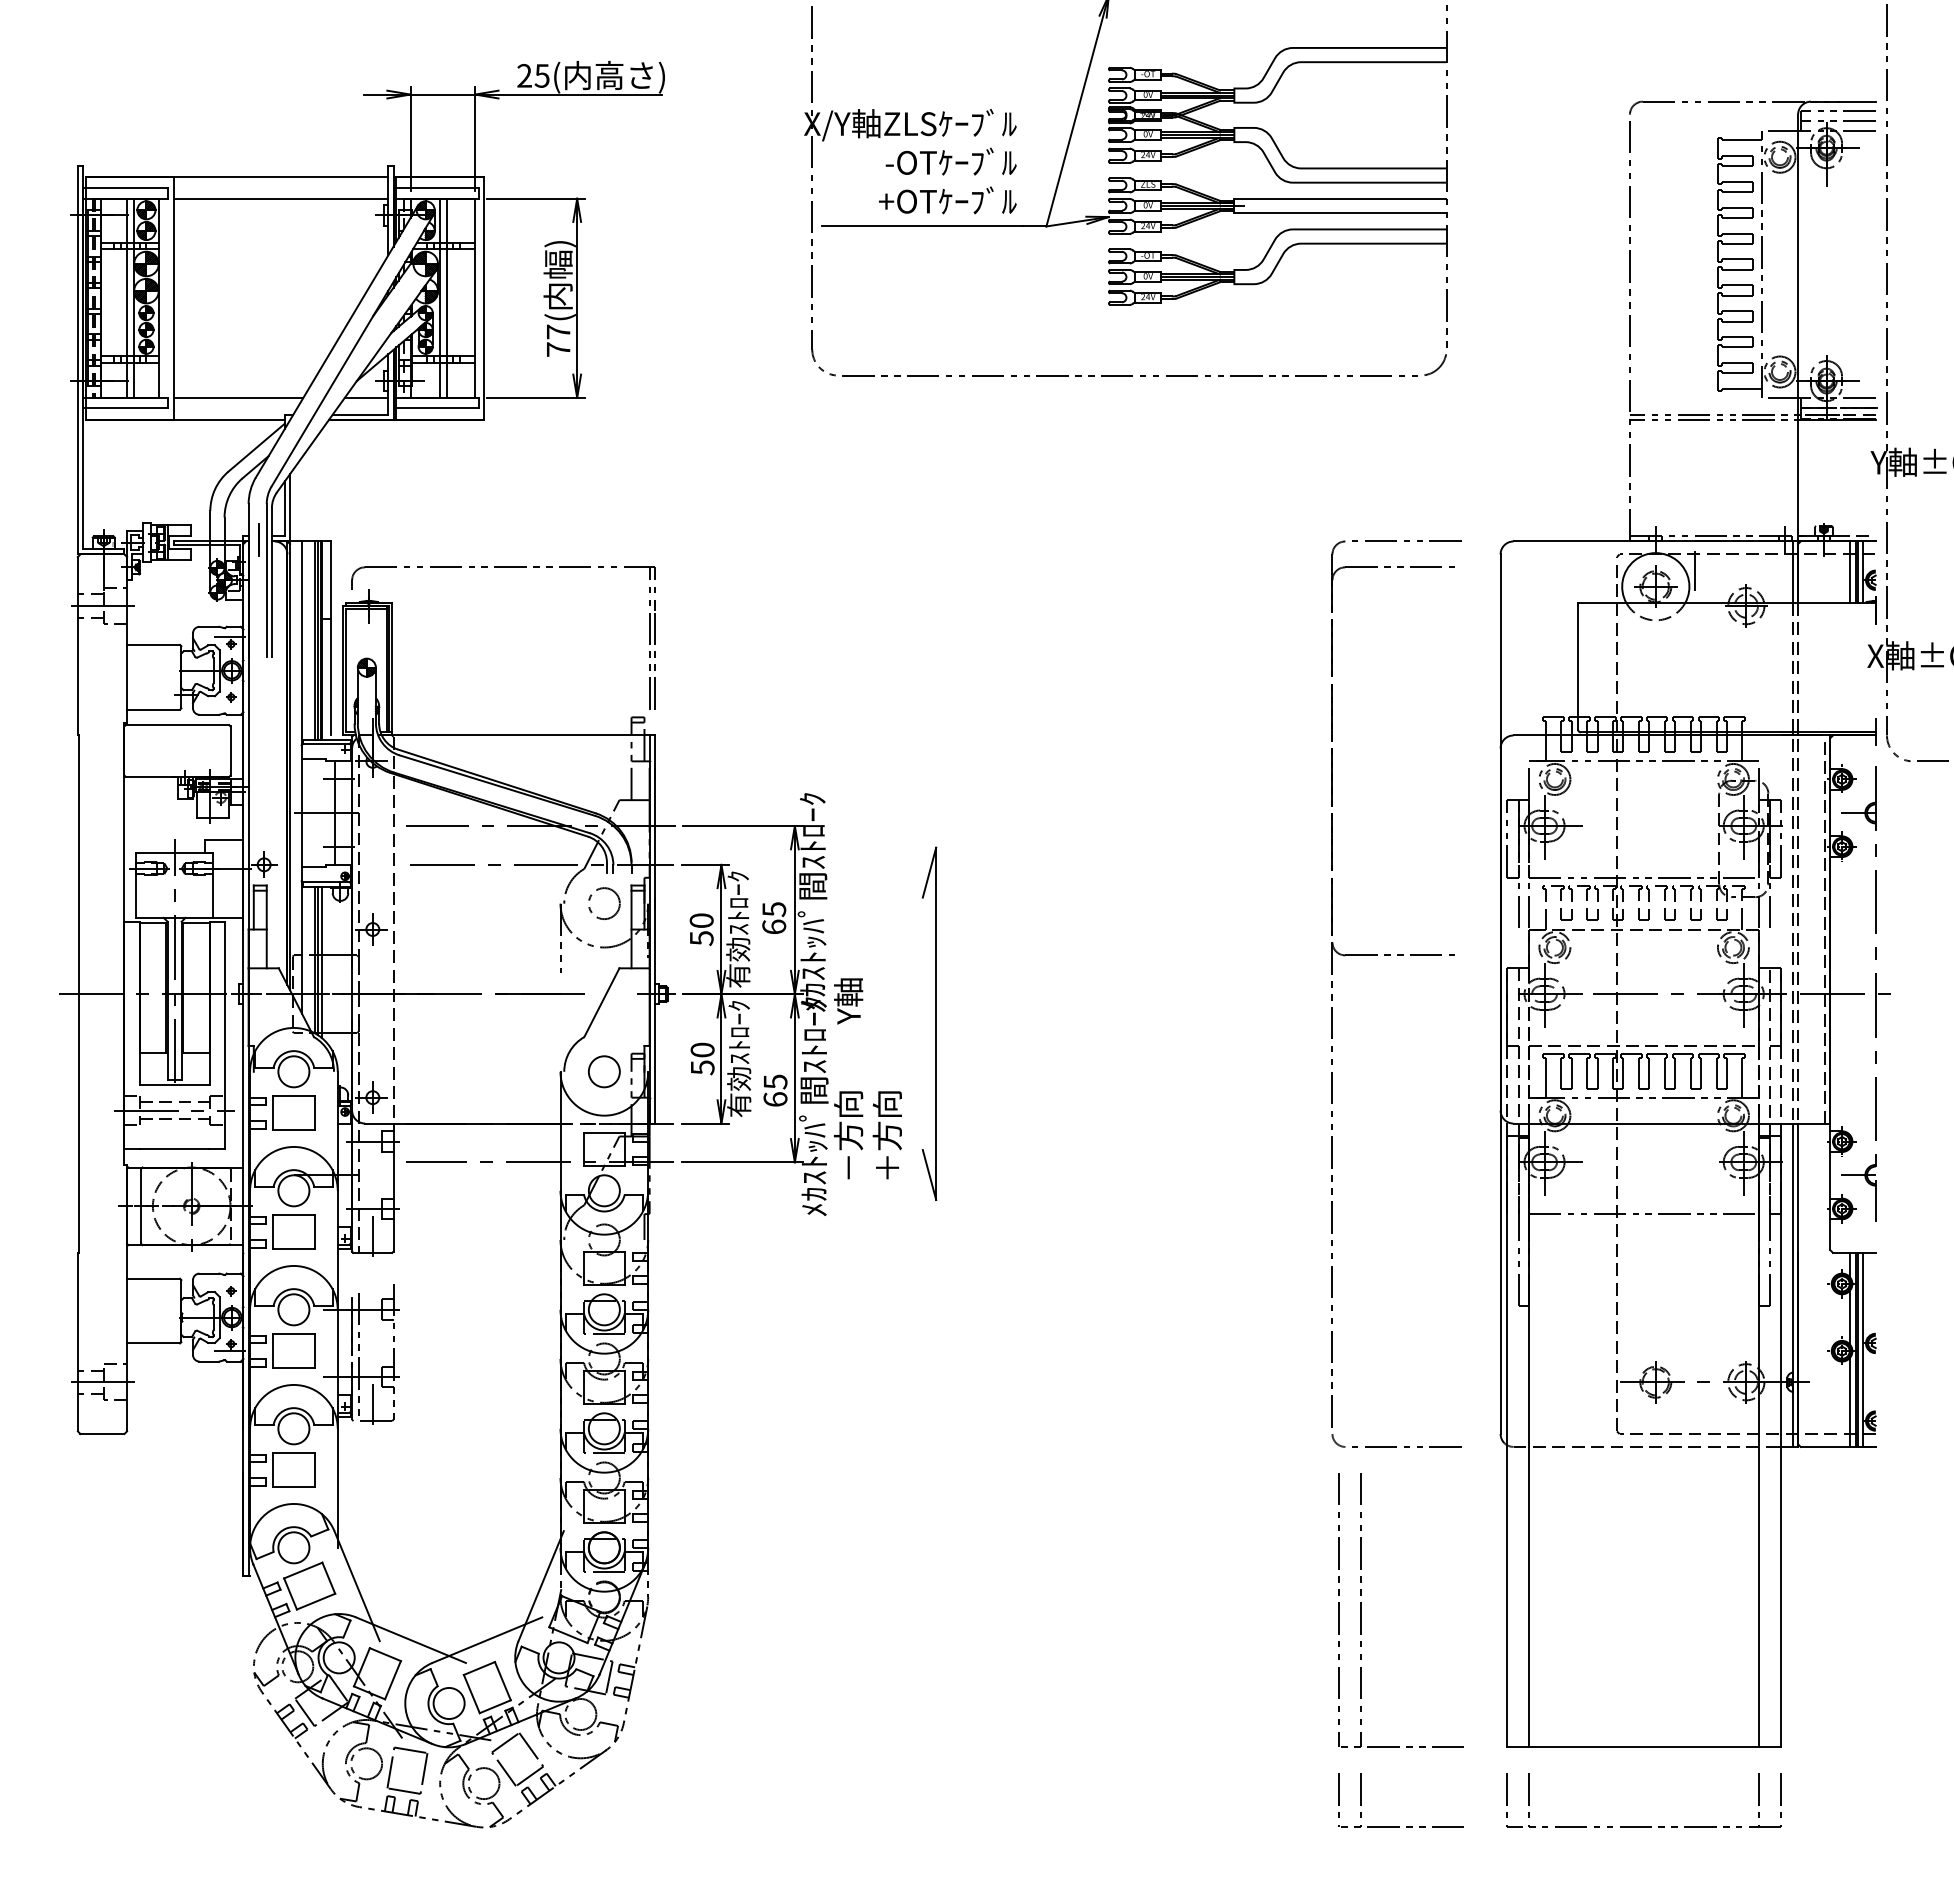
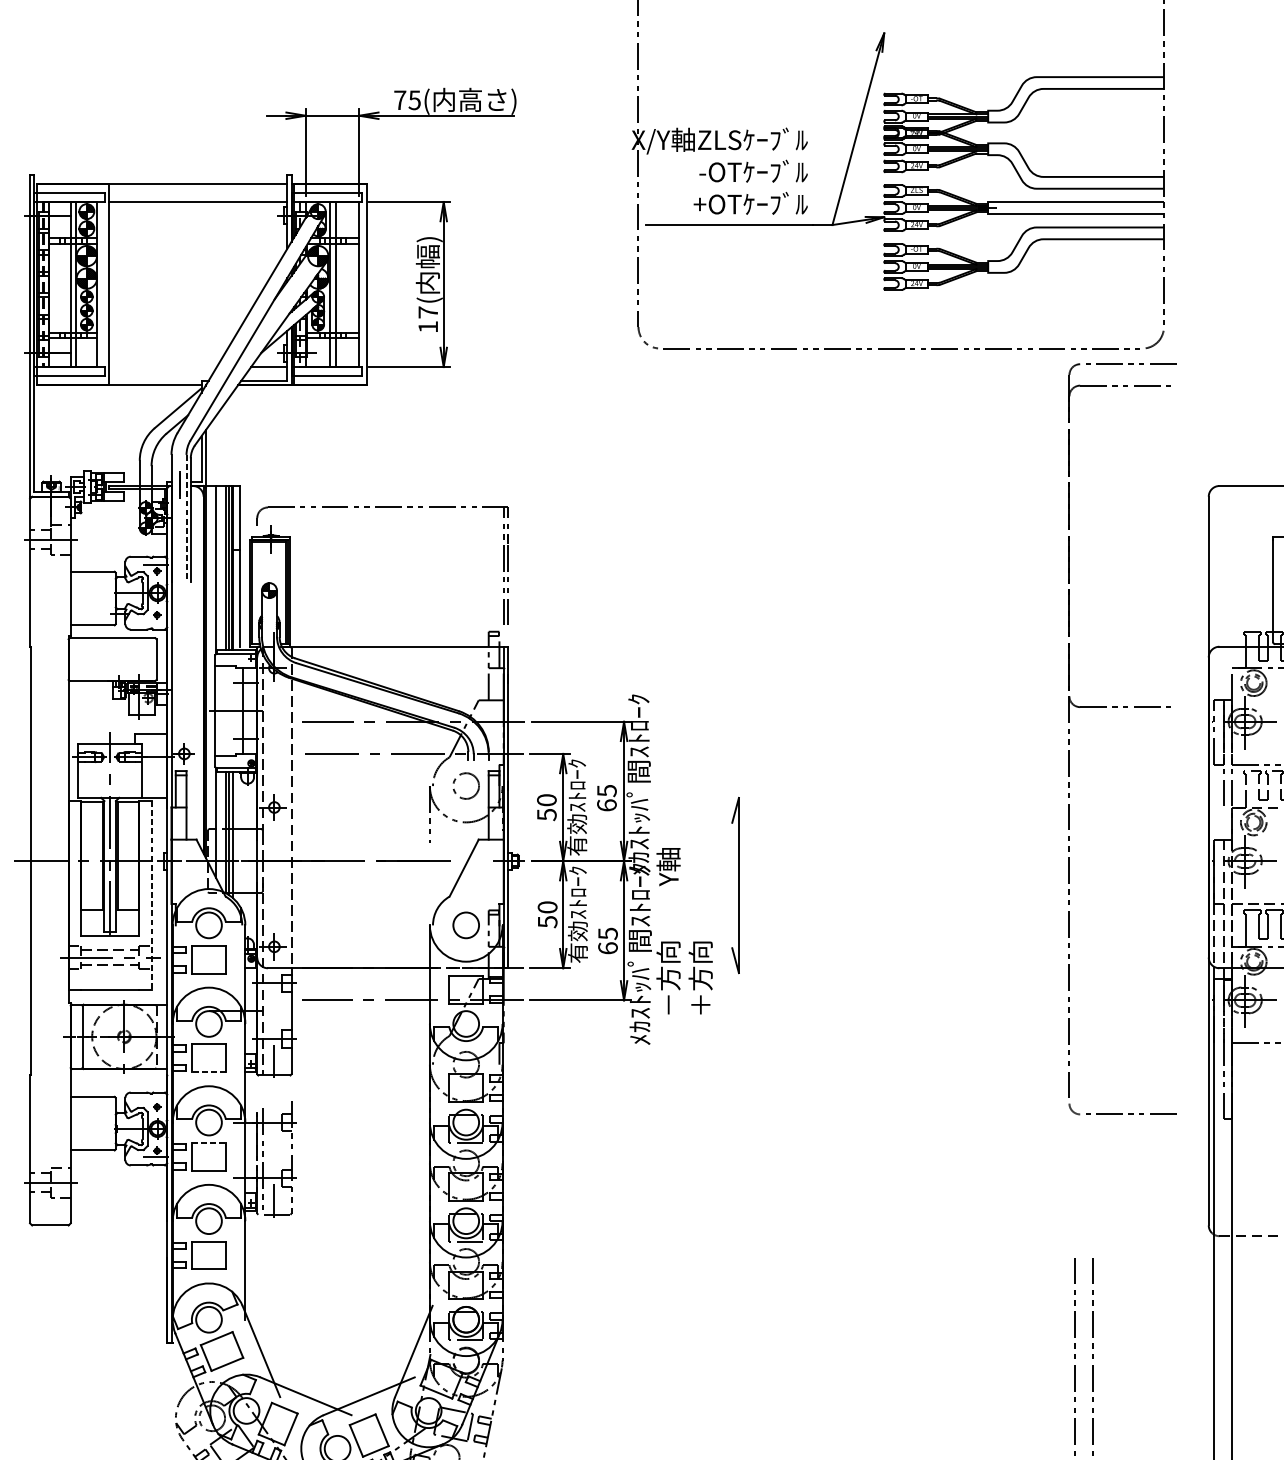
text: (524, 75) -> (400, 99), 25( -> 75(
text: (558, 349) -> (428, 326), 77( -> 17(
line: (238, 397) -> (163, 366), removed
line: (266, 580) -> (186, 518), solid -> dashed
part: (1397, 955) -> (1123, 707), moved
part: (929, 1023) -> (735, 885), size x0.6
line: (224, 1035) -> (151, 895), solid -> dashed
line: (293, 1249) -> (208, 1072), solid -> dashed
line: (293, 1334) -> (208, 1143), solid -> dashed

